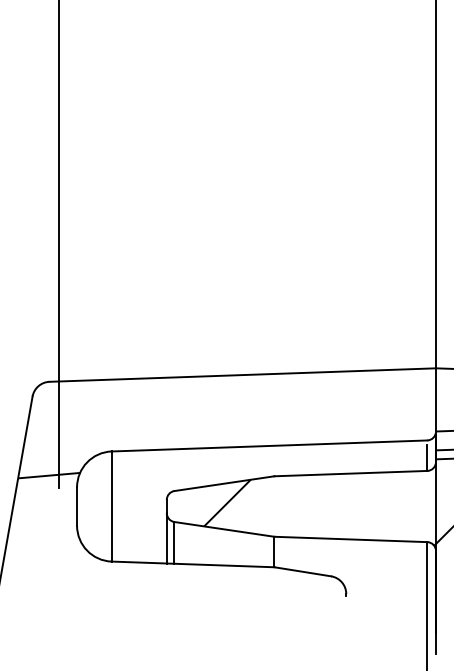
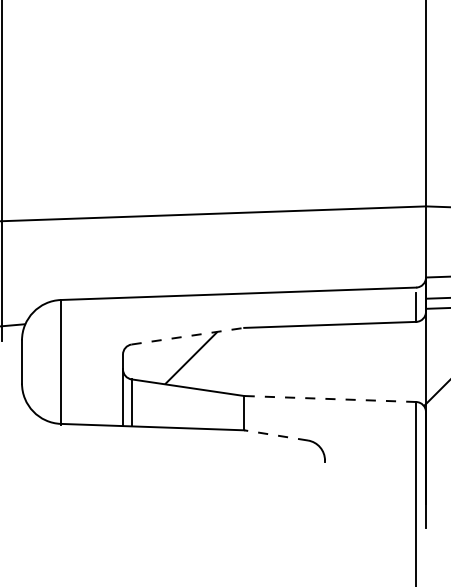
line: (224, 483) -> (187, 336), solid -> dashed
line: (350, 539) -> (329, 399), solid -> dashed
line: (302, 571) -> (275, 435), solid -> dashed

